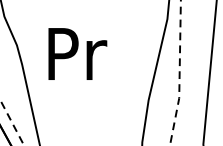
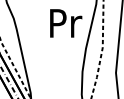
text: (78, 54) -> (66, 23), moved

